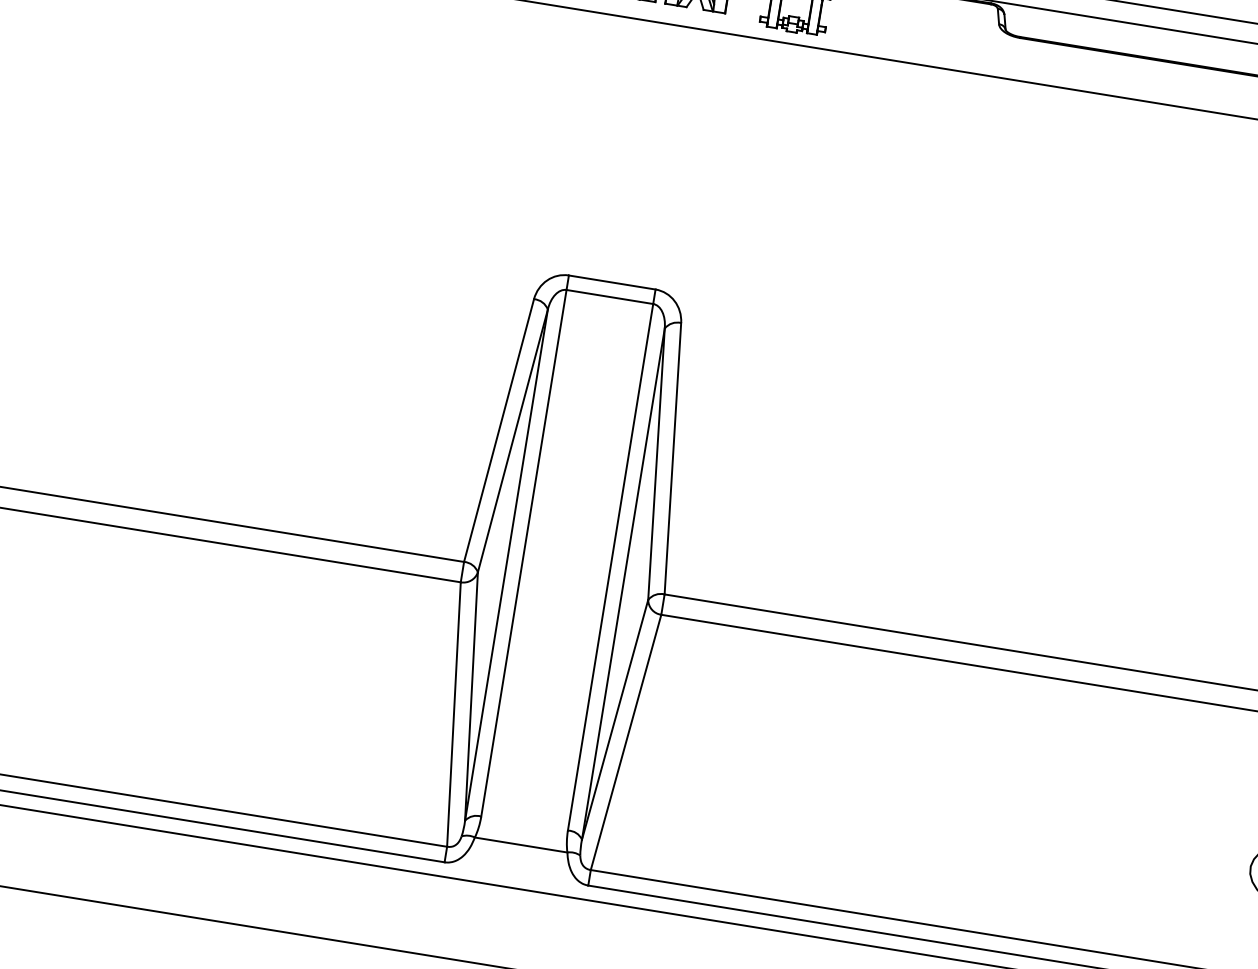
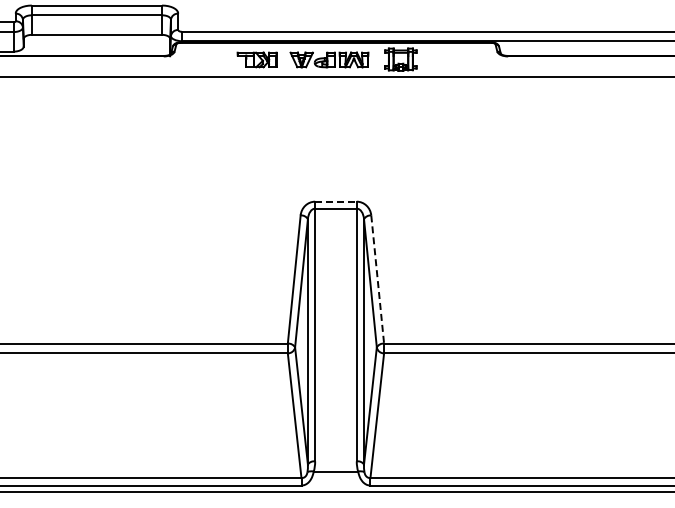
line: (611, 281) -> (335, 201), solid -> dashed
line: (672, 460) -> (377, 280), solid -> dashed

